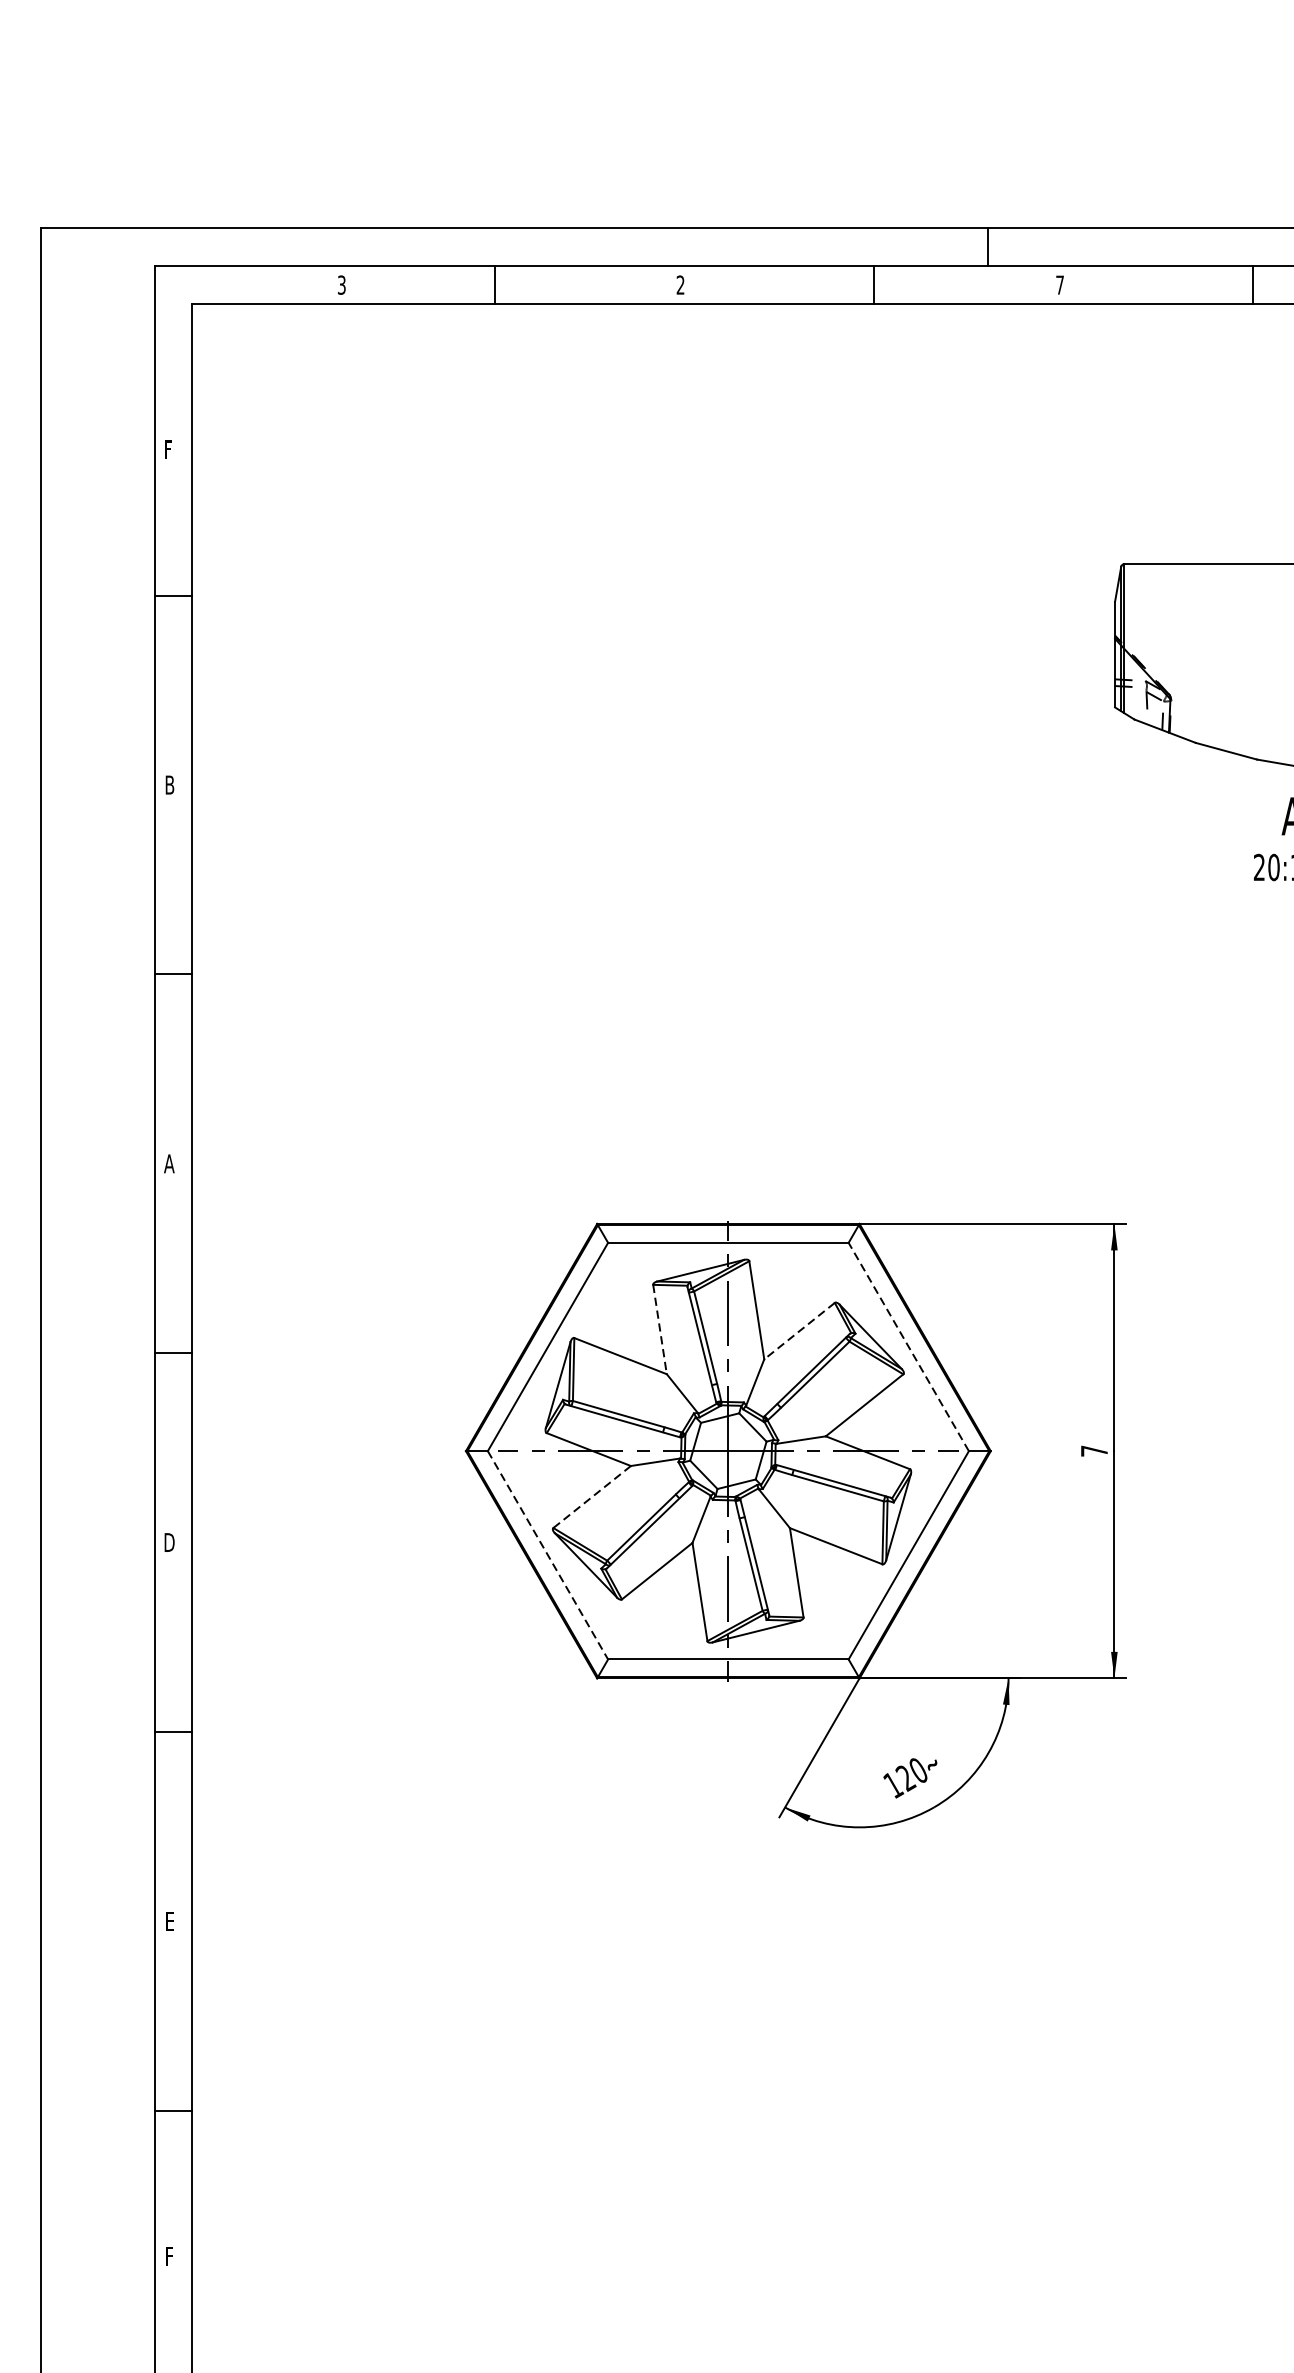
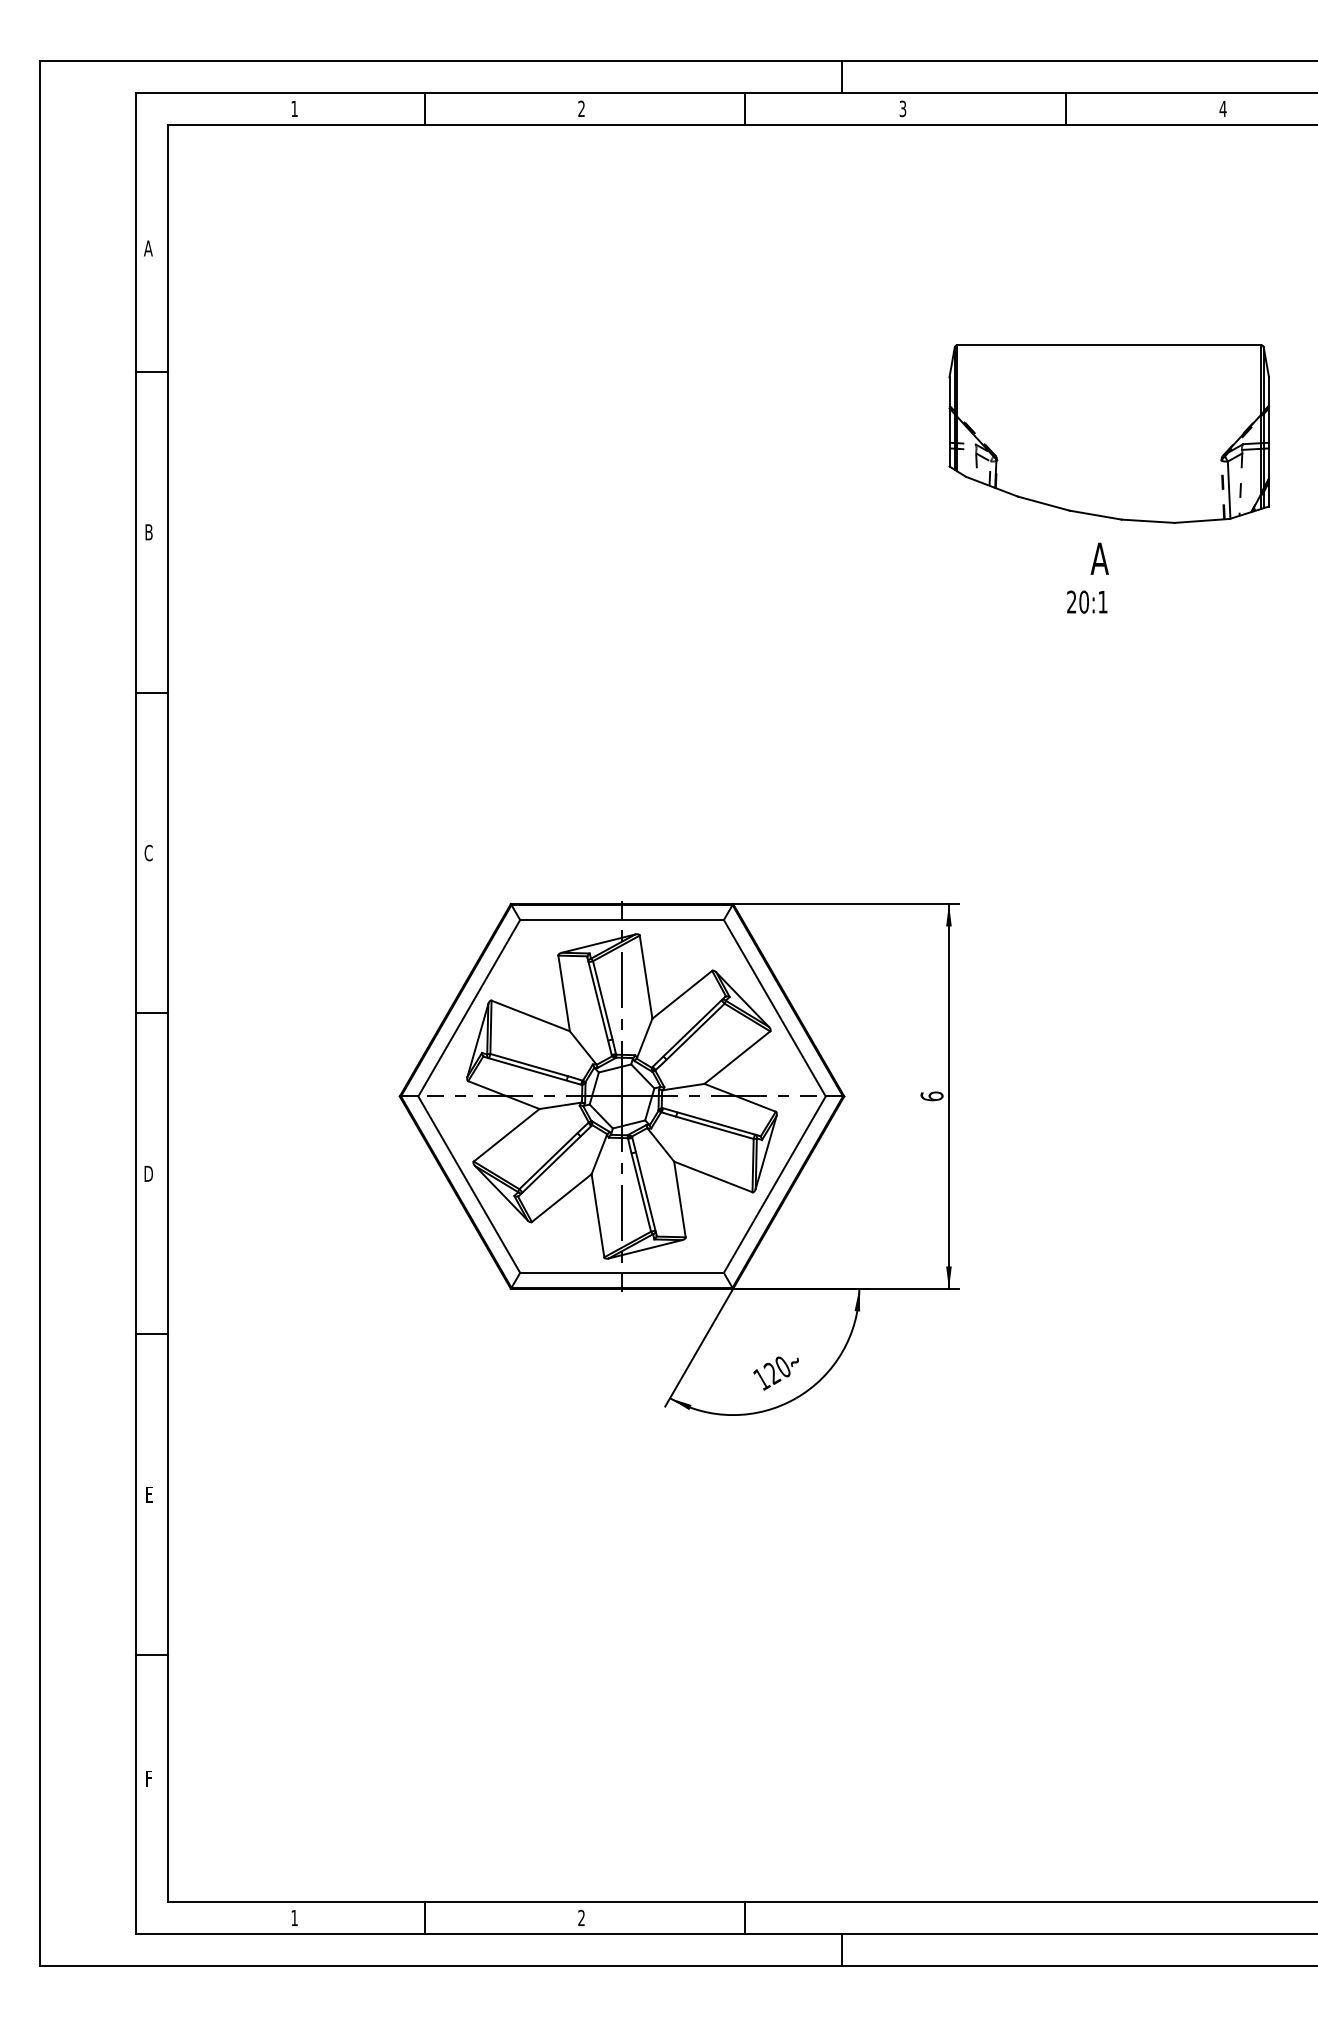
text: (341, 284) -> (294, 108), 3 -> 1
text: (1059, 284) -> (902, 108), 7 -> 3
text: (169, 449) -> (148, 248), F -> A
text: (169, 1163) -> (148, 852), A -> C
line: (660, 1329) -> (564, 993), dashed -> solid
line: (798, 1331) -> (681, 995), dashed -> solid
line: (908, 1347) -> (774, 1008), dashed -> solid
text: (1093, 1451) -> (931, 1096), 7 -> 6
line: (591, 1497) -> (506, 1135), dashed -> solid
line: (548, 1555) -> (469, 1184), dashed -> solid

